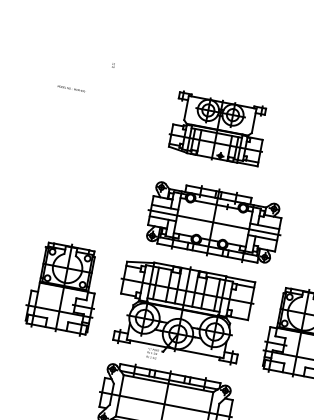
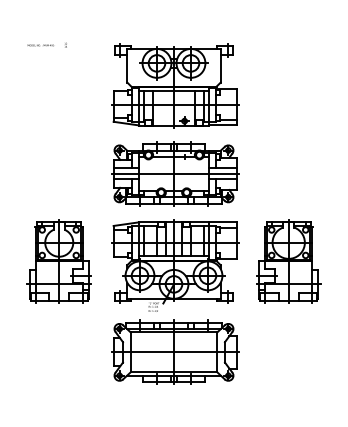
text: (71, 88) -> (40, 45), moved
part: (218, 128) -> (175, 85), size x1.43
part: (214, 222) -> (175, 173), moved

